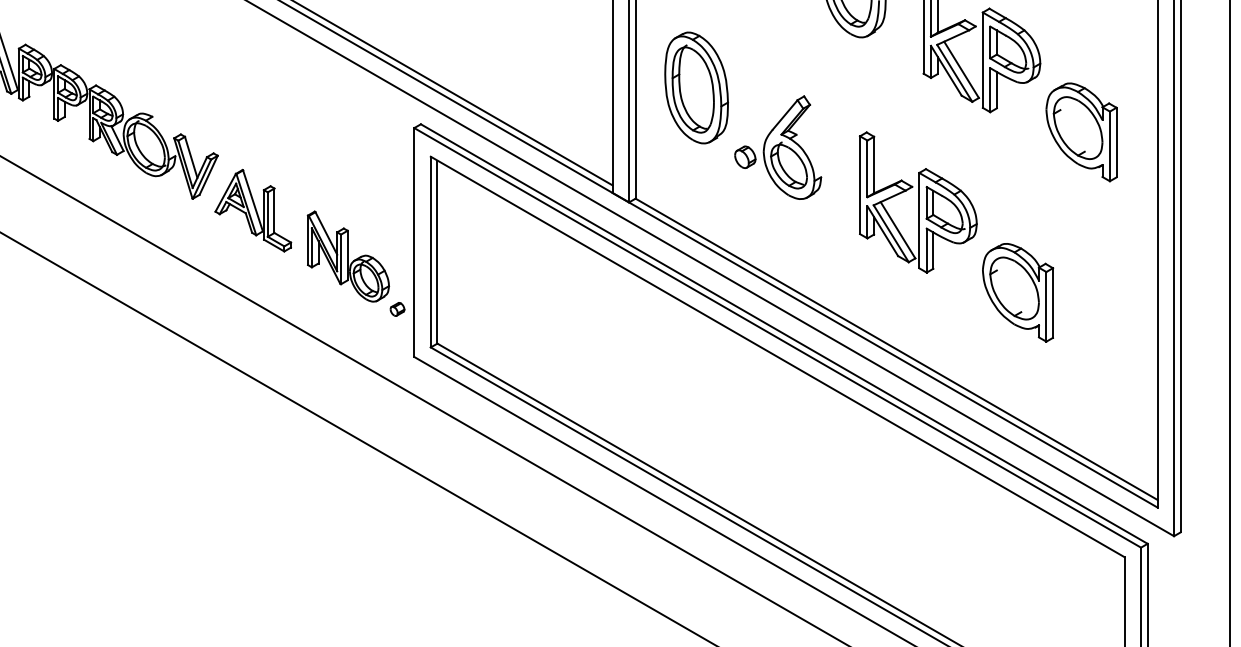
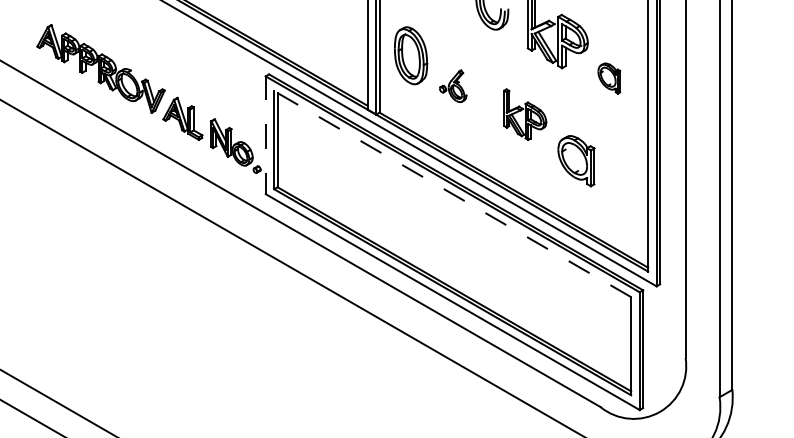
part: (1082, 132) -> (609, 78), size x0.6
part: (779, 145) -> (453, 85), size x0.6
part: (919, 202) -> (525, 114), size x0.7
line: (413, 242) -> (265, 135), solid -> dashed
line: (777, 355) -> (452, 193), solid -> dashed

